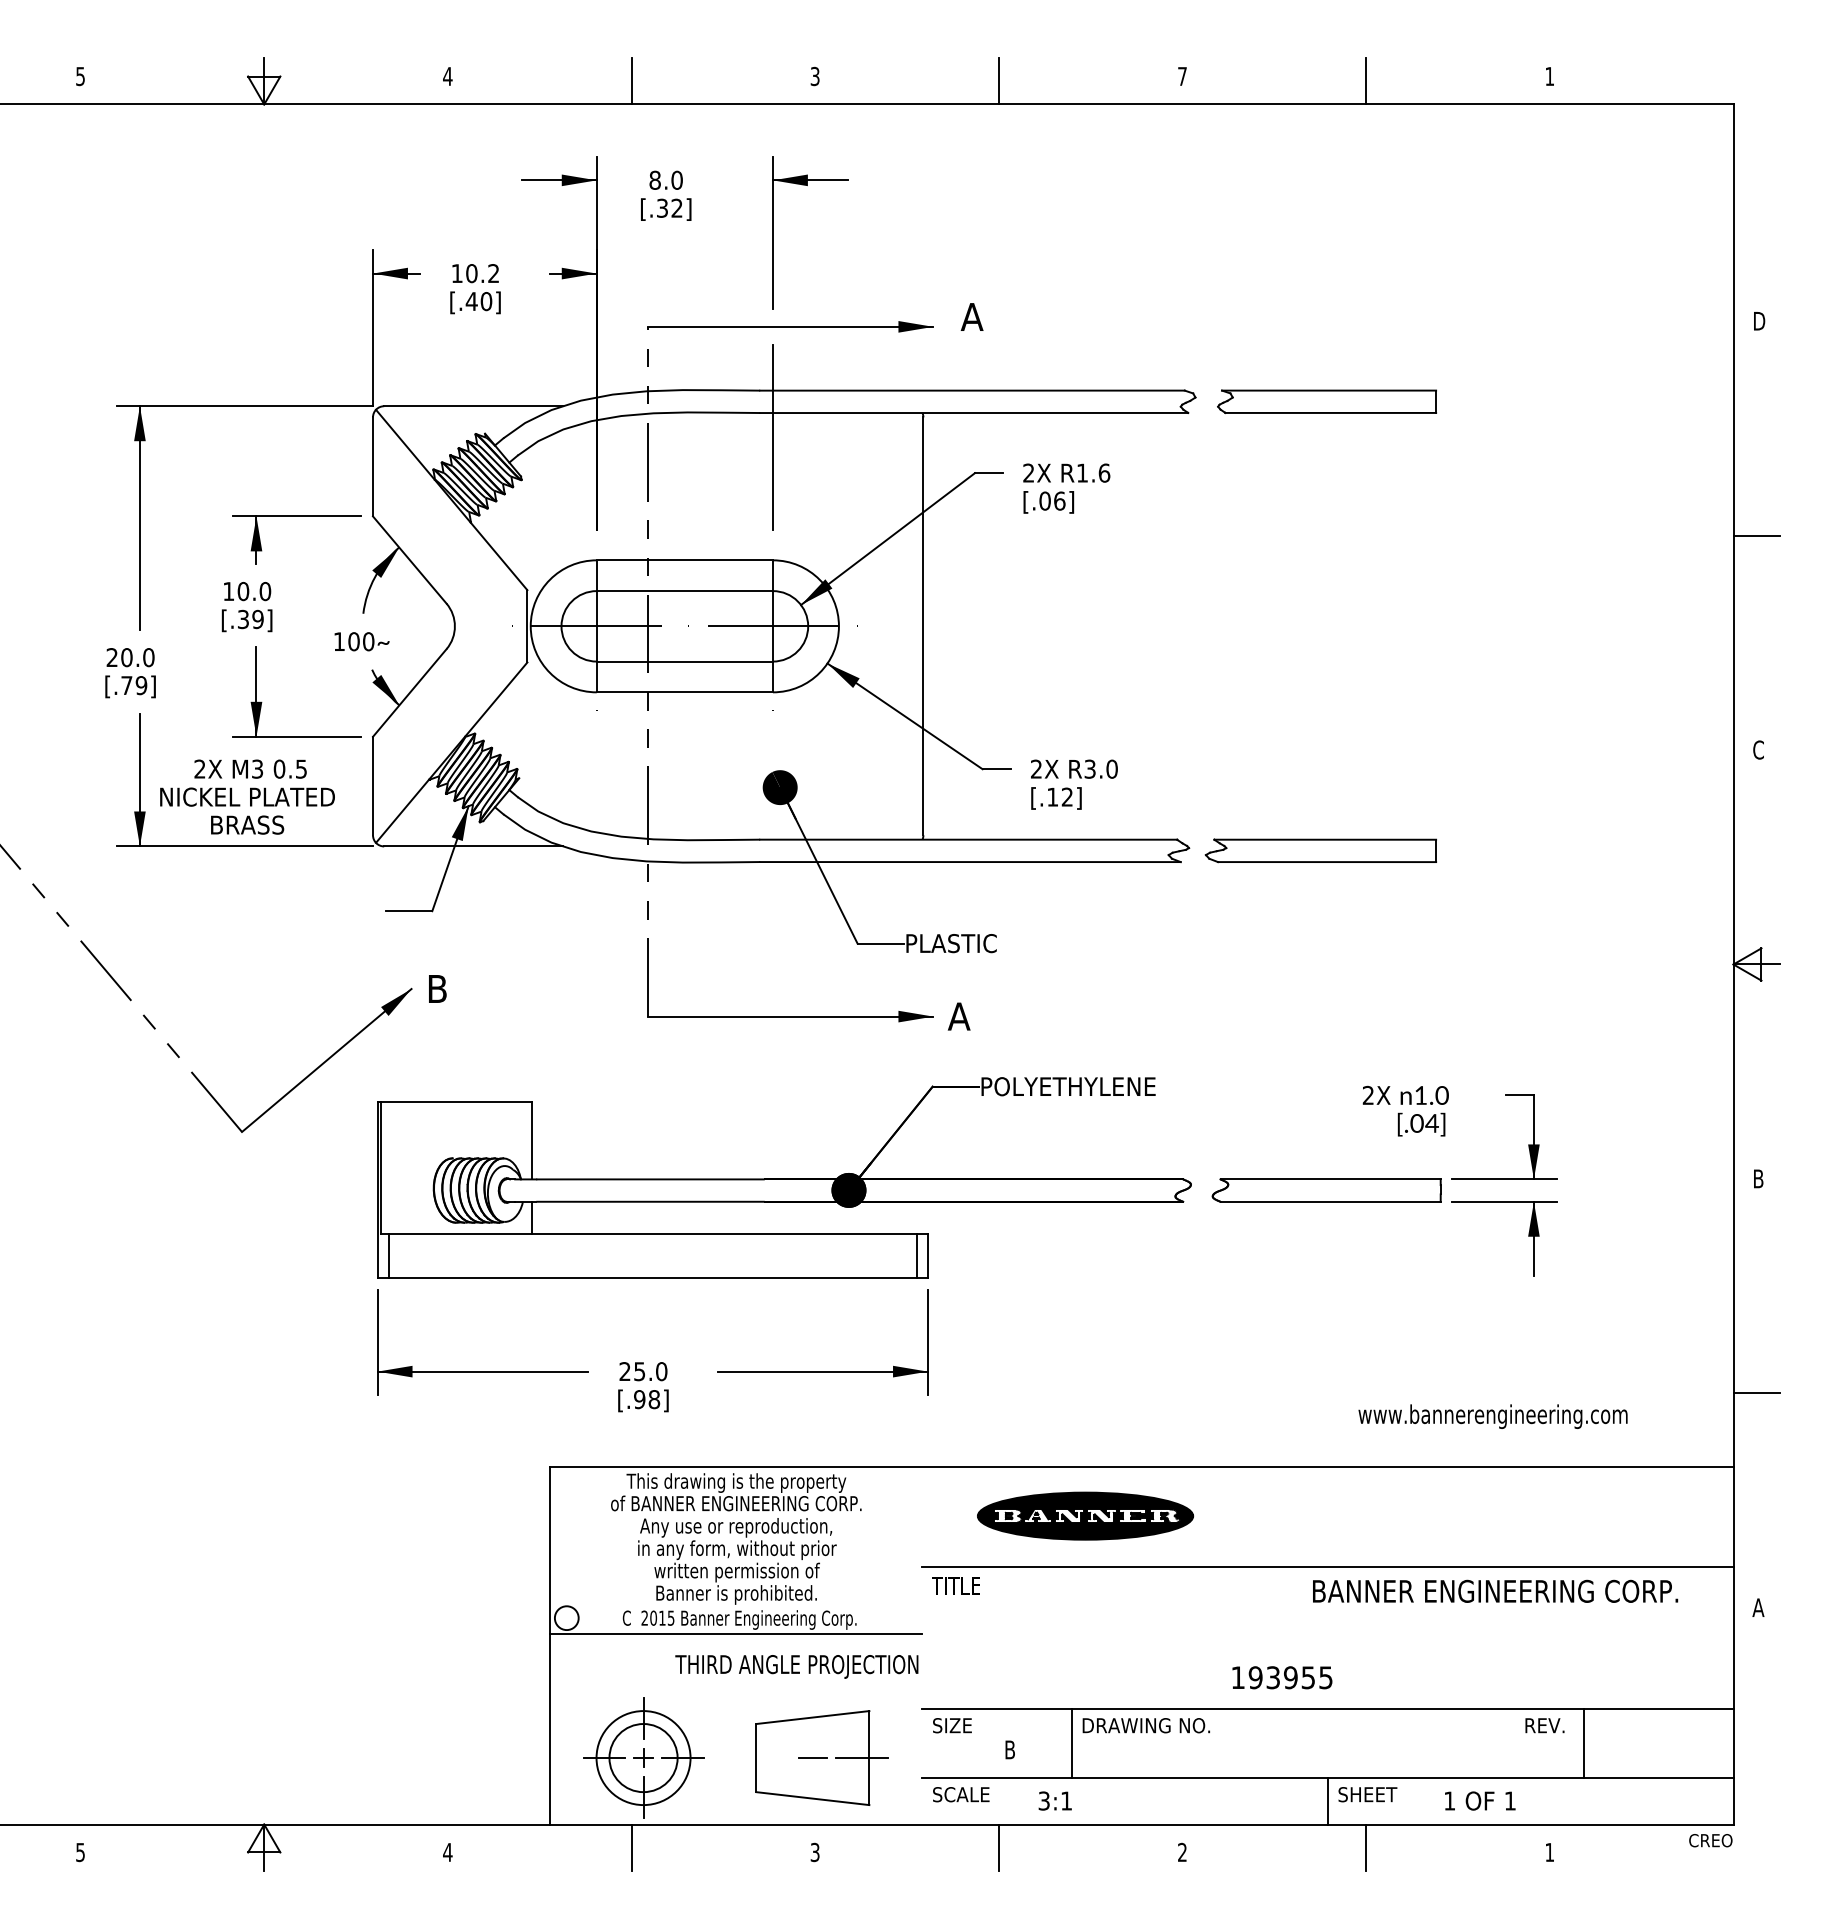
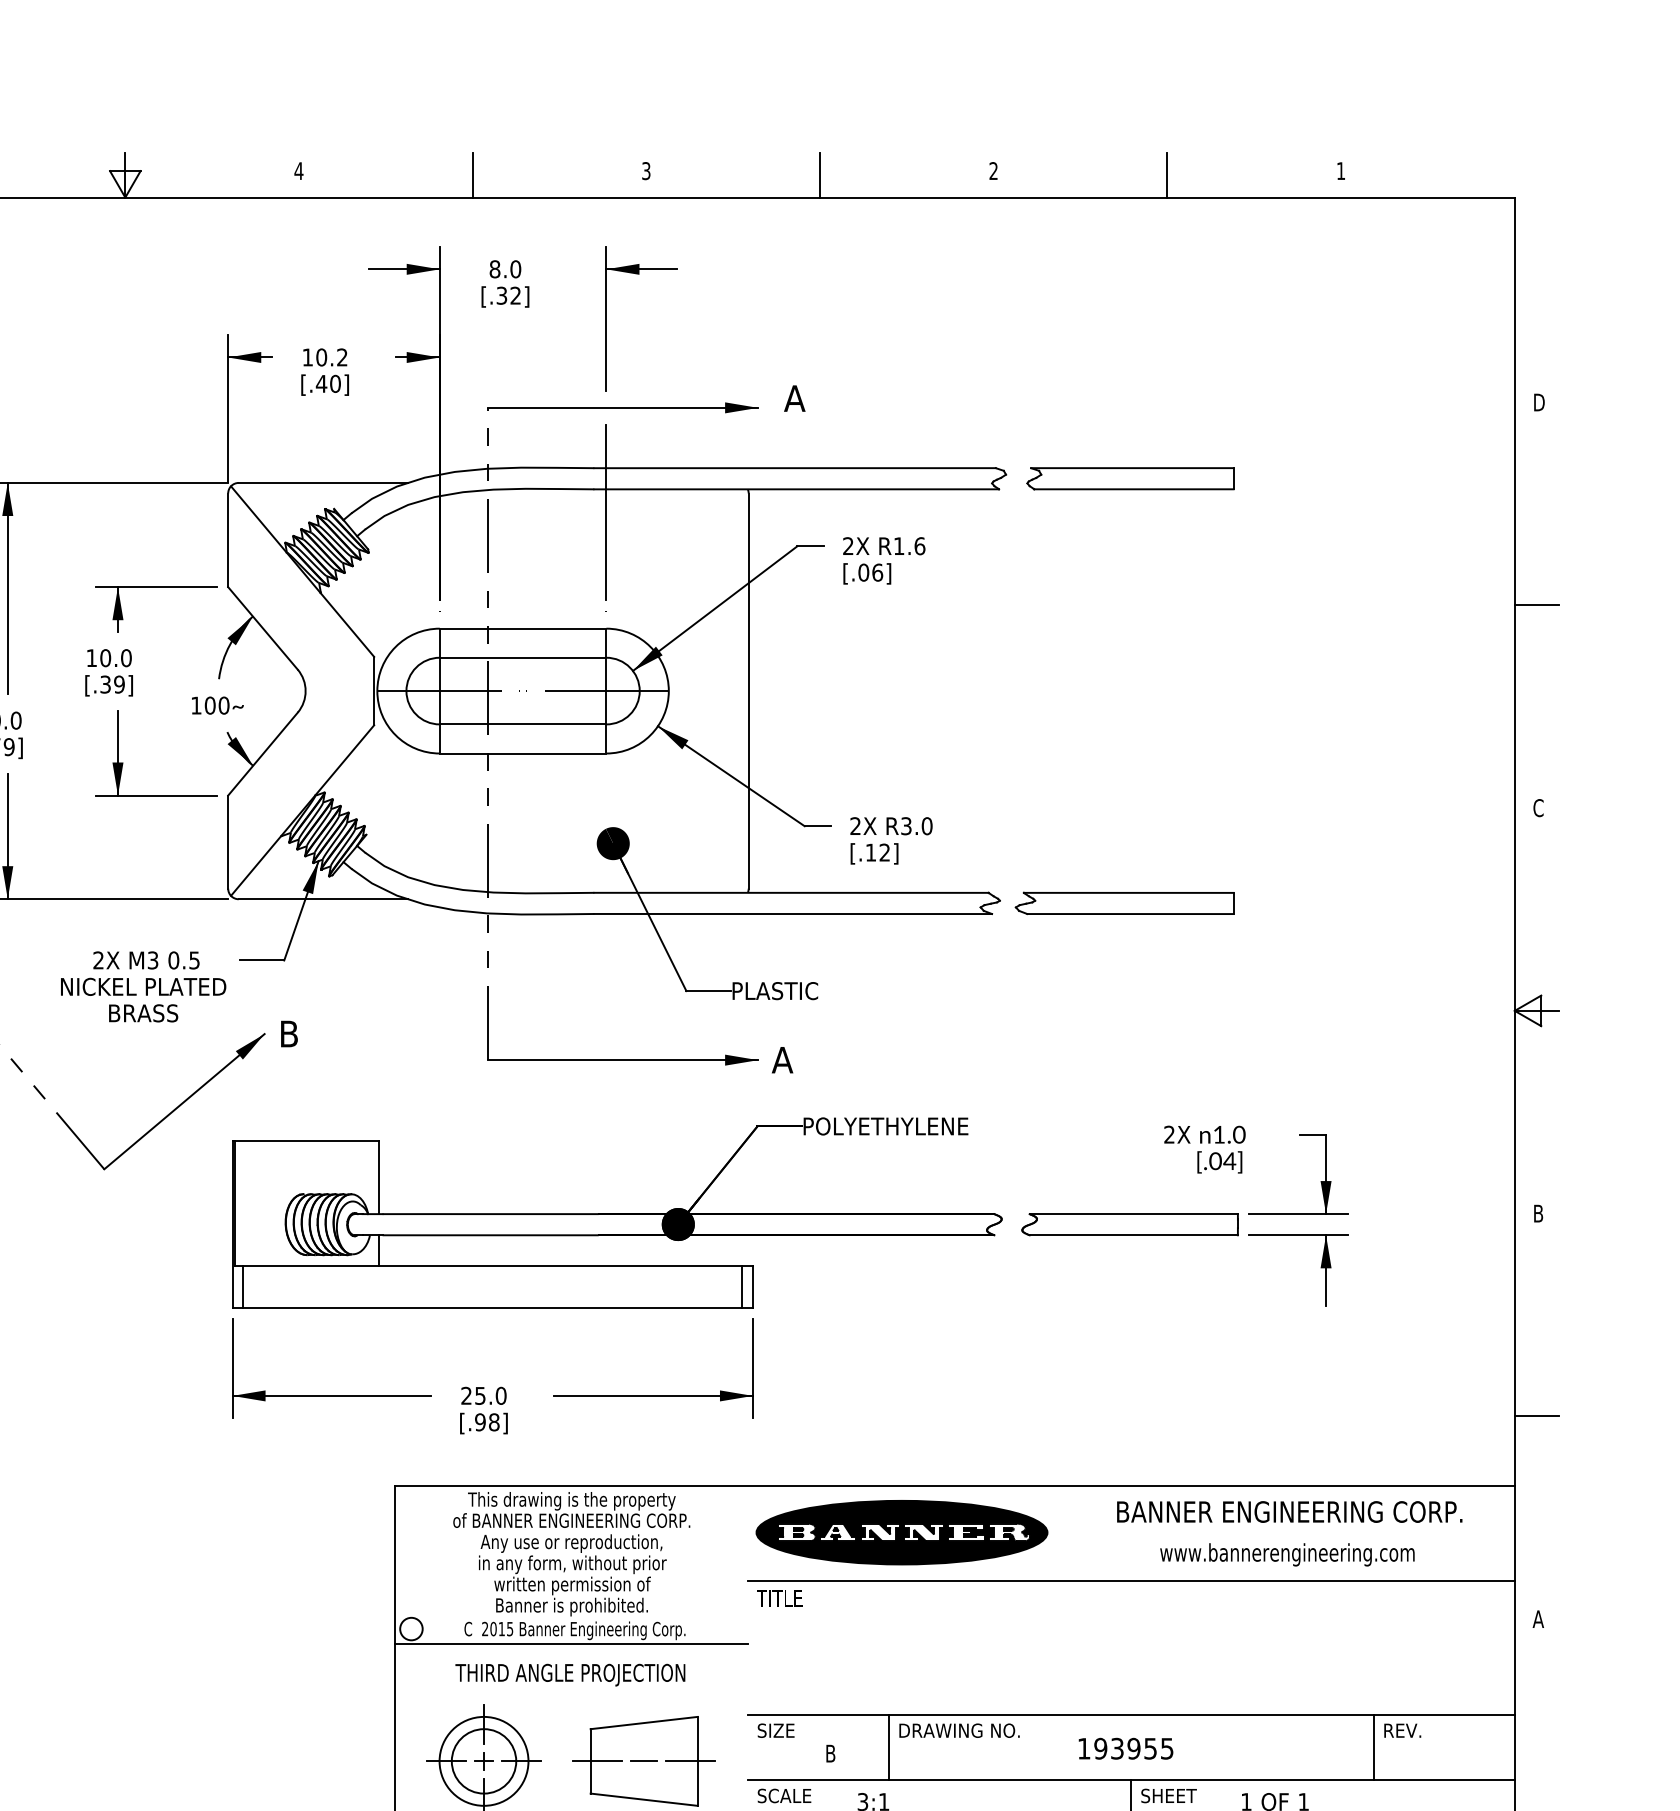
text: (1182, 75) -> (993, 170), 7 -> 2
text: (247, 796) -> (143, 986), moved
text: (1492, 1416) -> (1286, 1554), moved
part: (1085, 1515) -> (901, 1531), size x1.43
text: (1495, 1590) -> (1289, 1511), moved
text: (796, 1666) -> (570, 1674), moved
text: (1282, 1677) -> (1126, 1748), moved
text: (1544, 1725) -> (1402, 1730), moved
line: (763, 1758) -> (597, 1761), added

